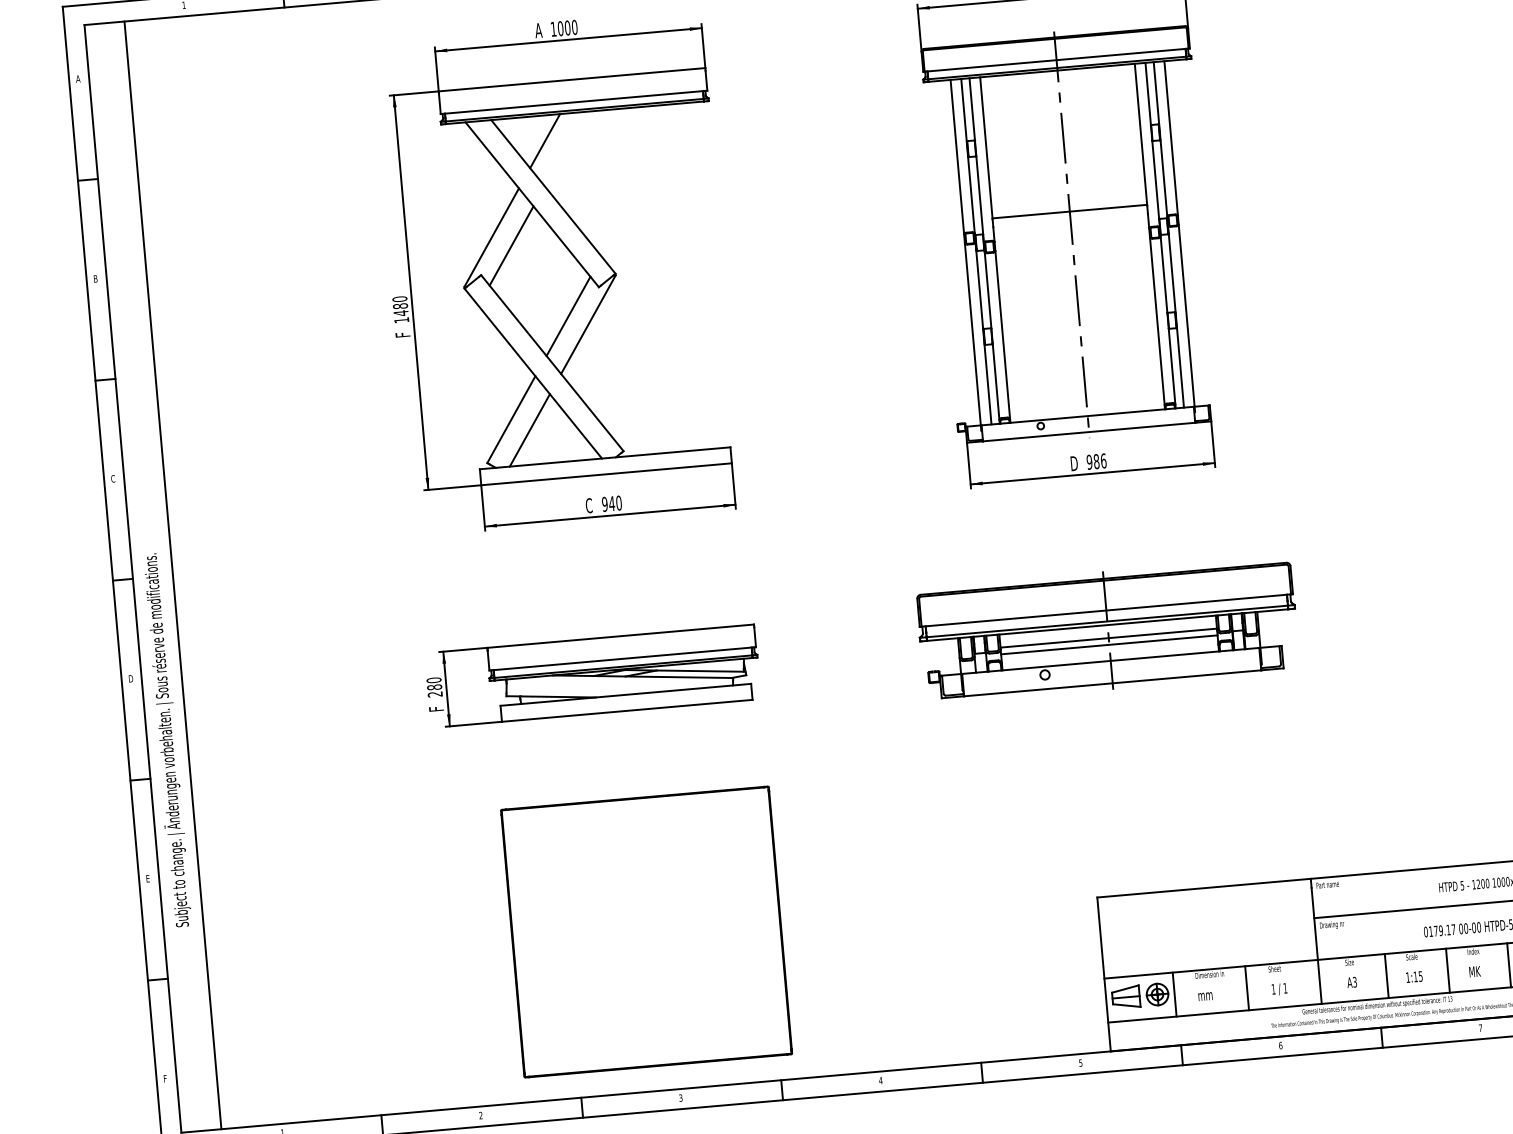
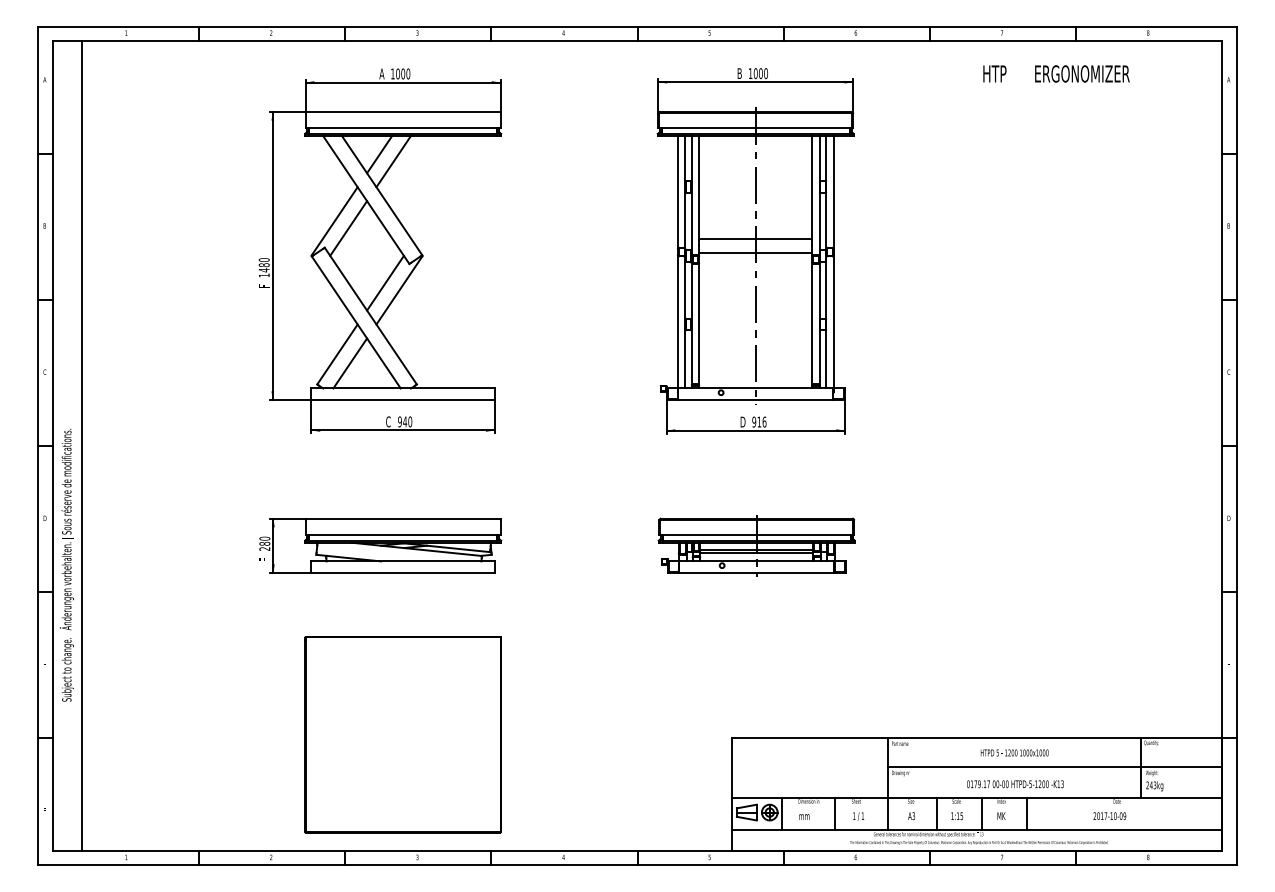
line: (564, 148) -> (393, 161), added
line: (1071, 230) -> (755, 252), added
text: (1096, 460) -> (759, 421), 986 -> 916
part: (1107, 630) -> (756, 545), size x0.71

